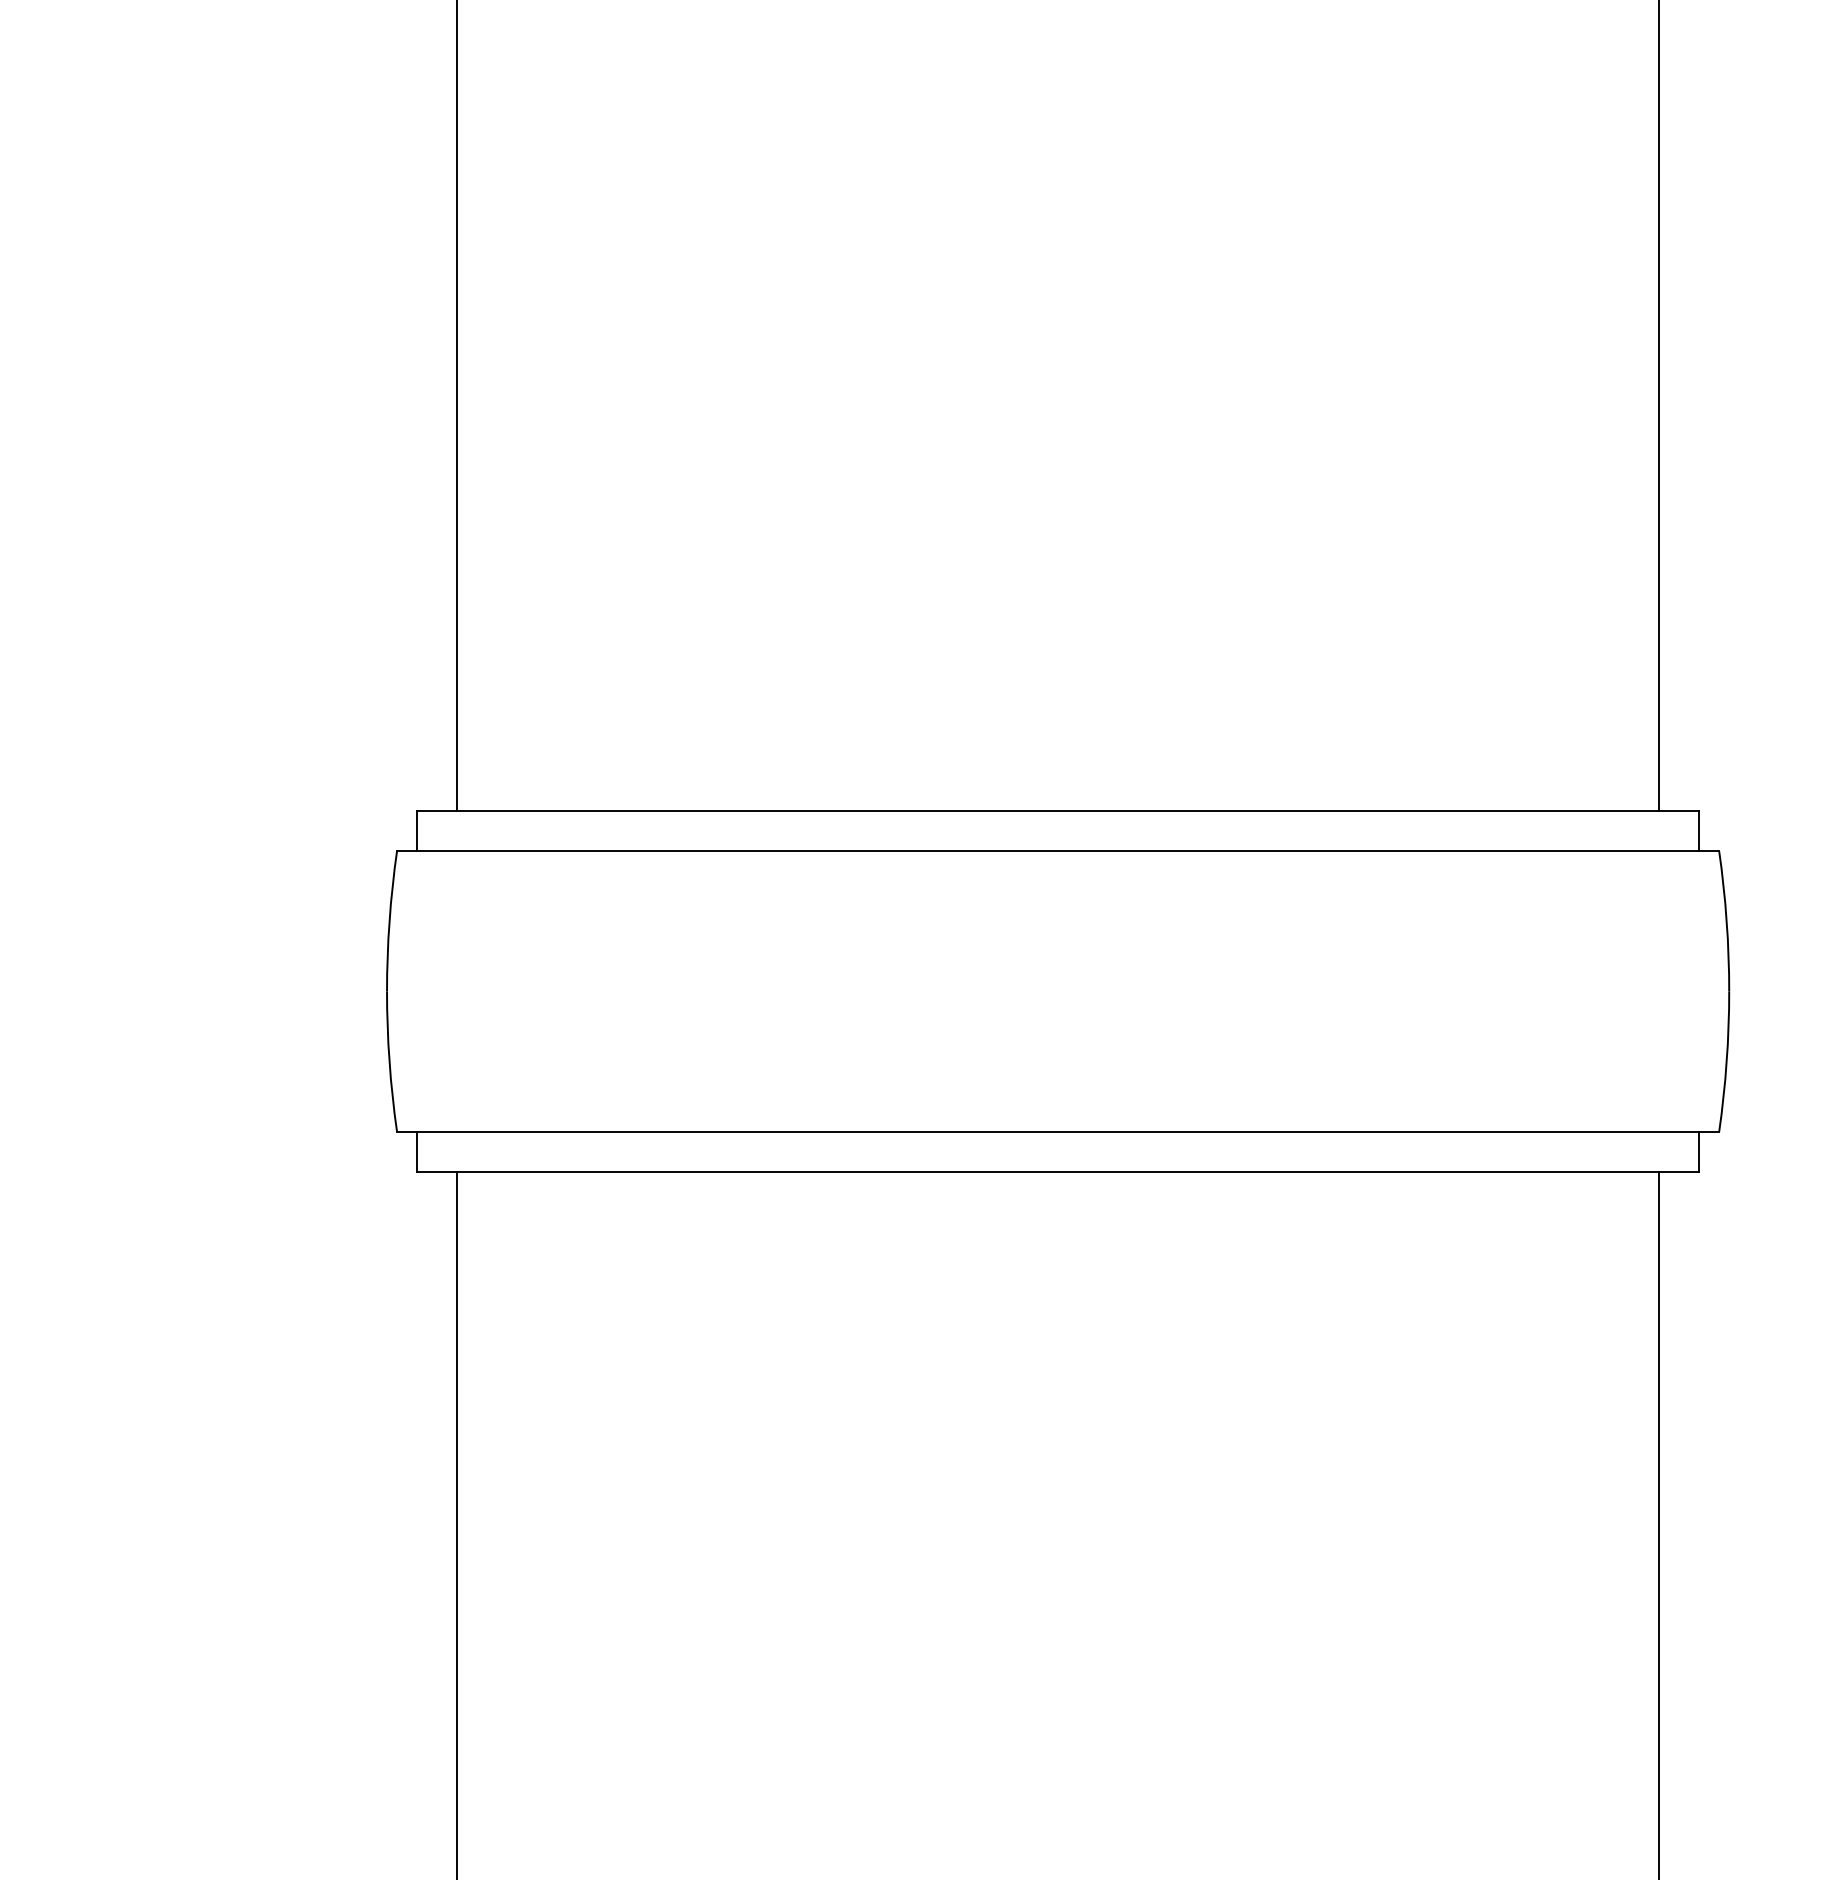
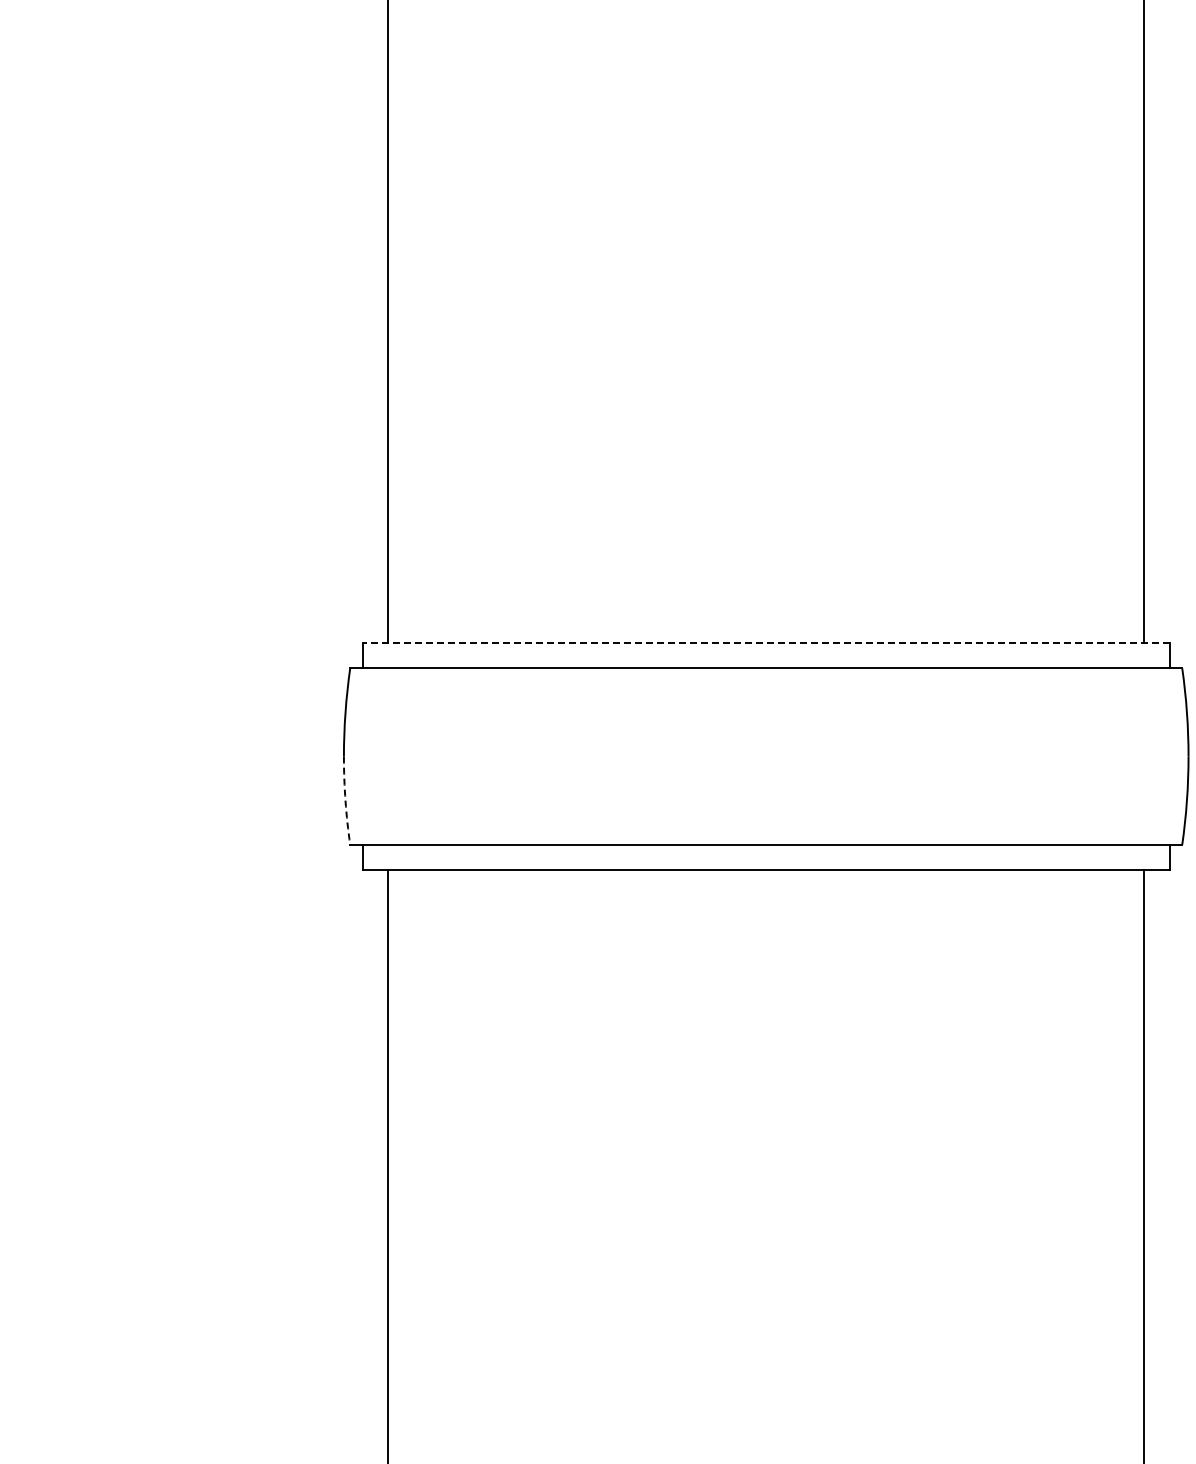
line: (1056, 811) -> (765, 643), solid -> dashed
arc: (389, 1061) -> (345, 800), solid -> dashed

